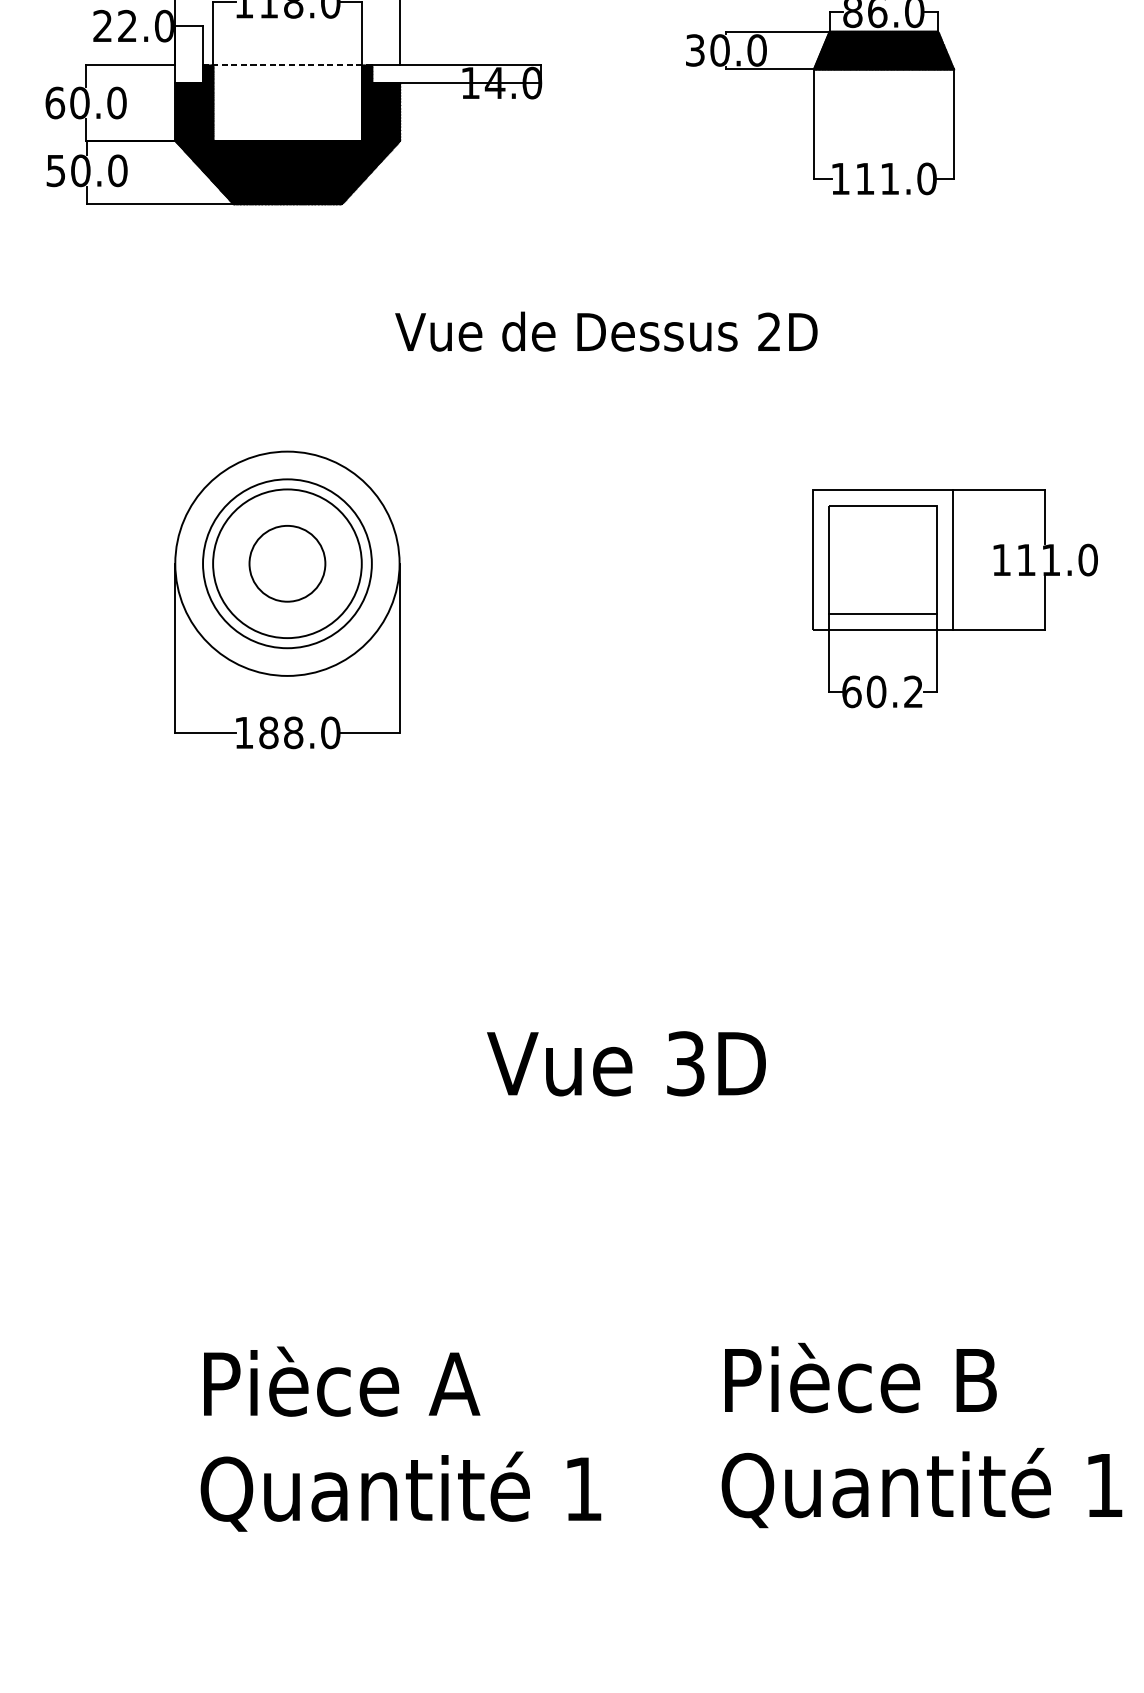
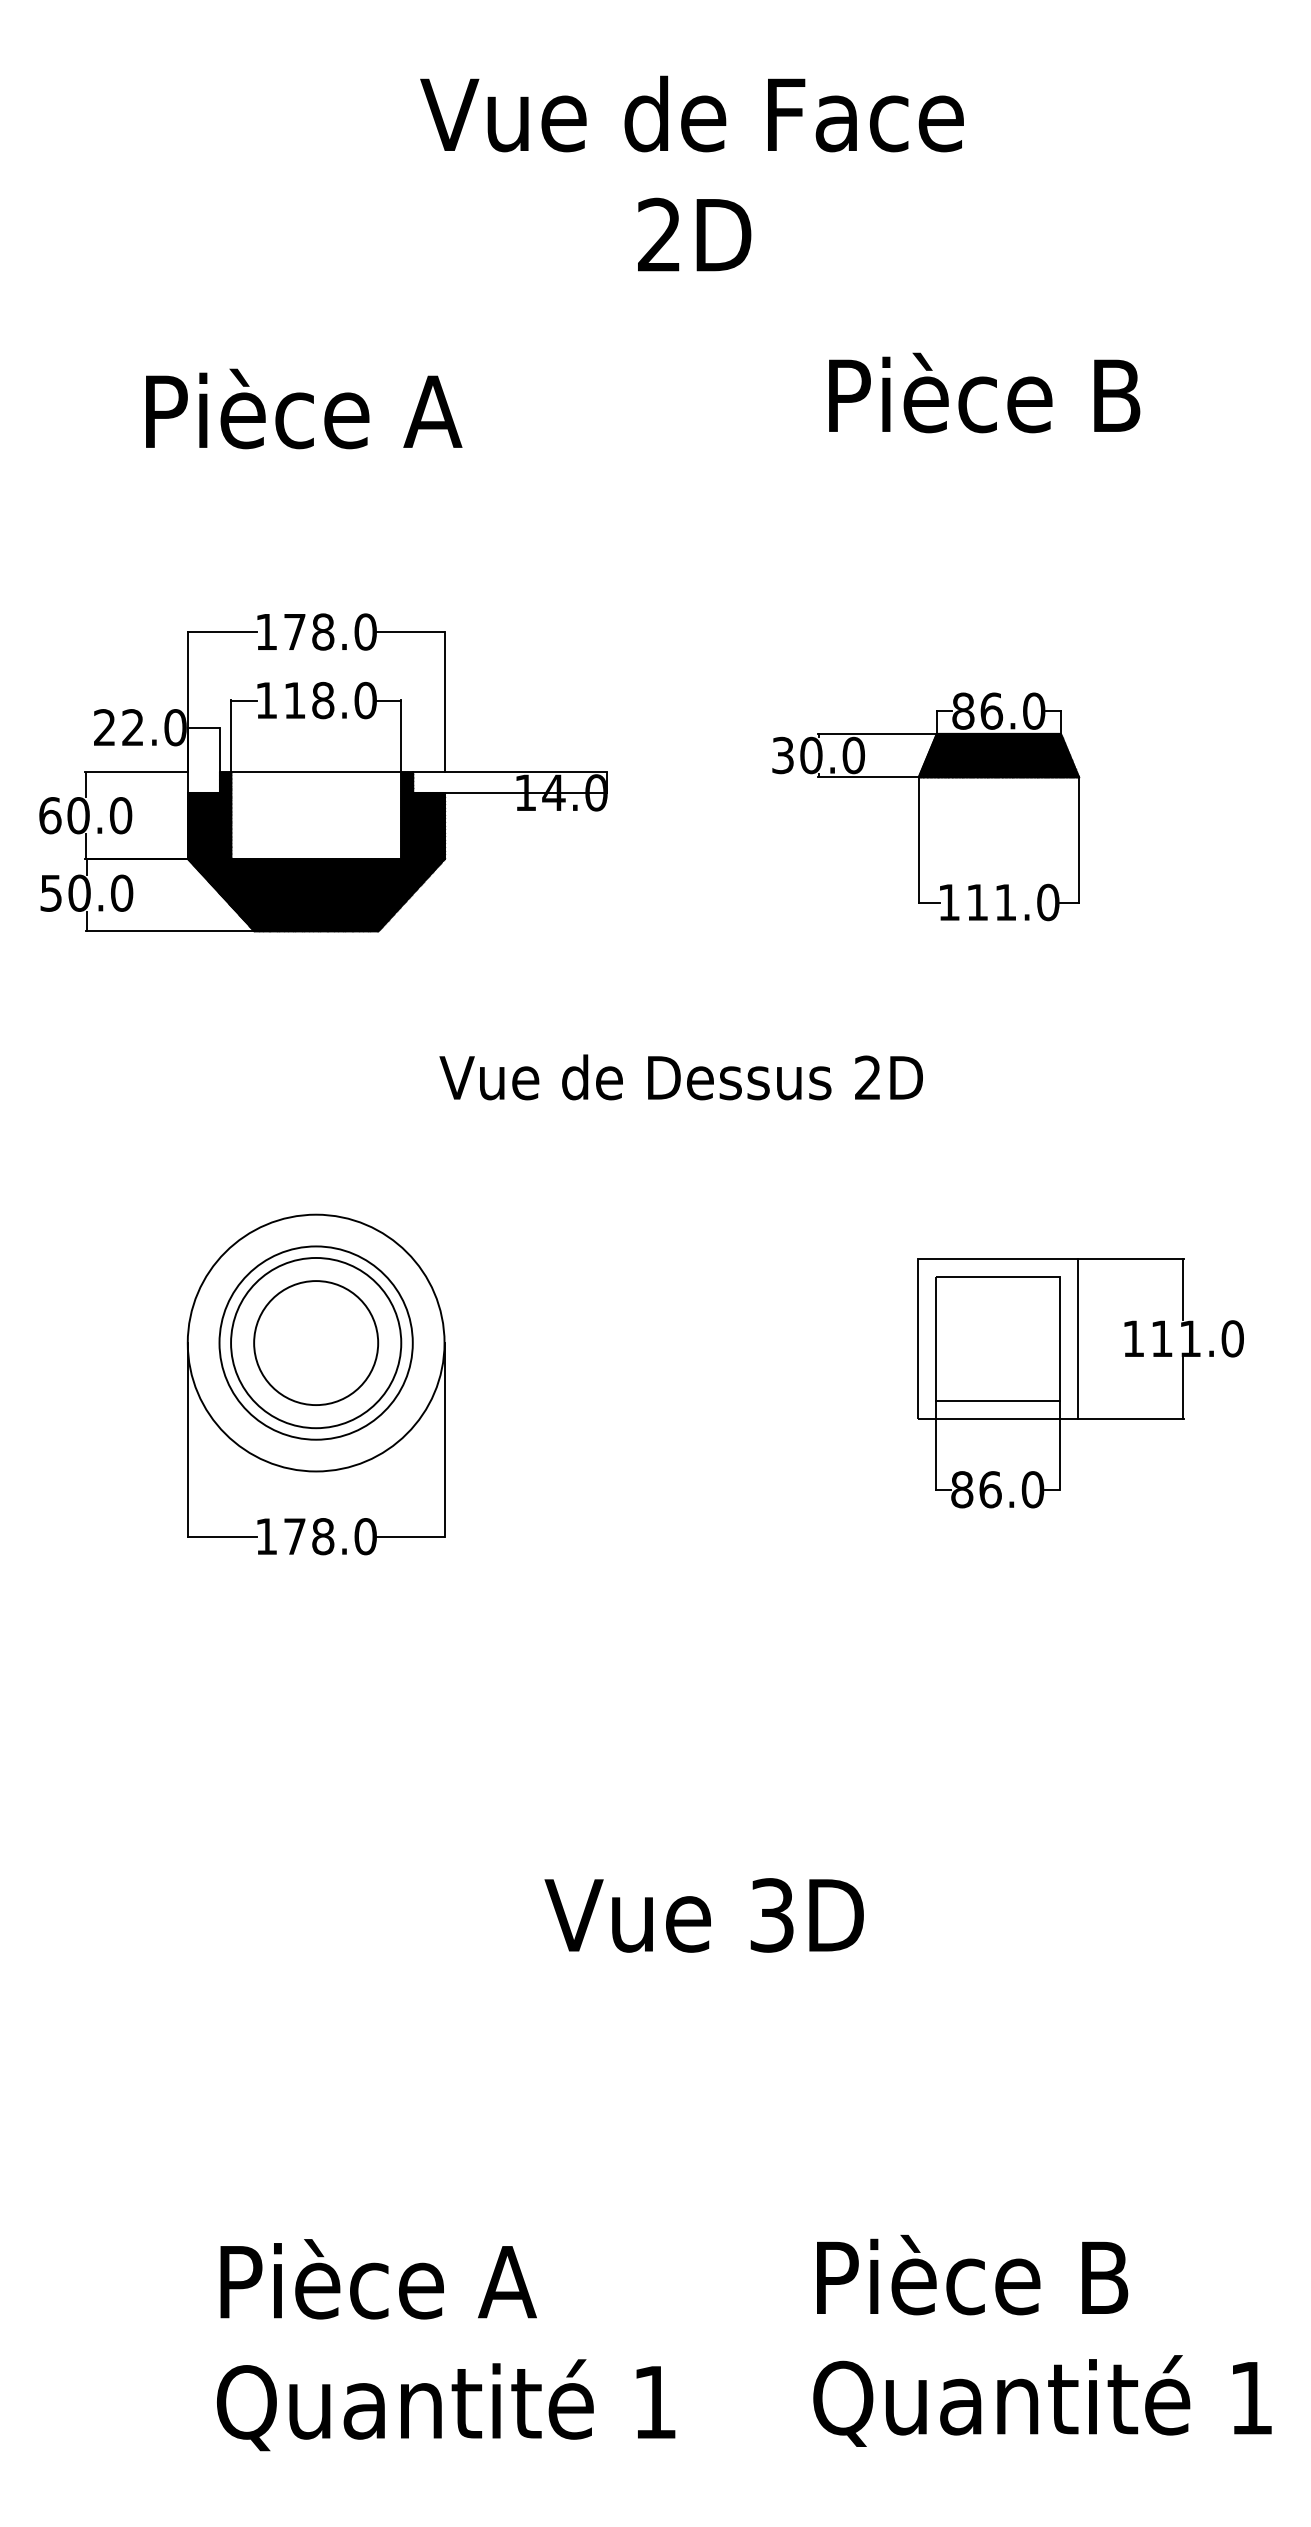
line: (287, 65) -> (316, 772), dashed -> solid
circle: (287, 564) -> (316, 1343), size x1.43
text: (882, 691) -> (997, 1489), 60.2 -> 86.0
text: (269, 732) -> (295, 1536), 188.0 -> 178.0

